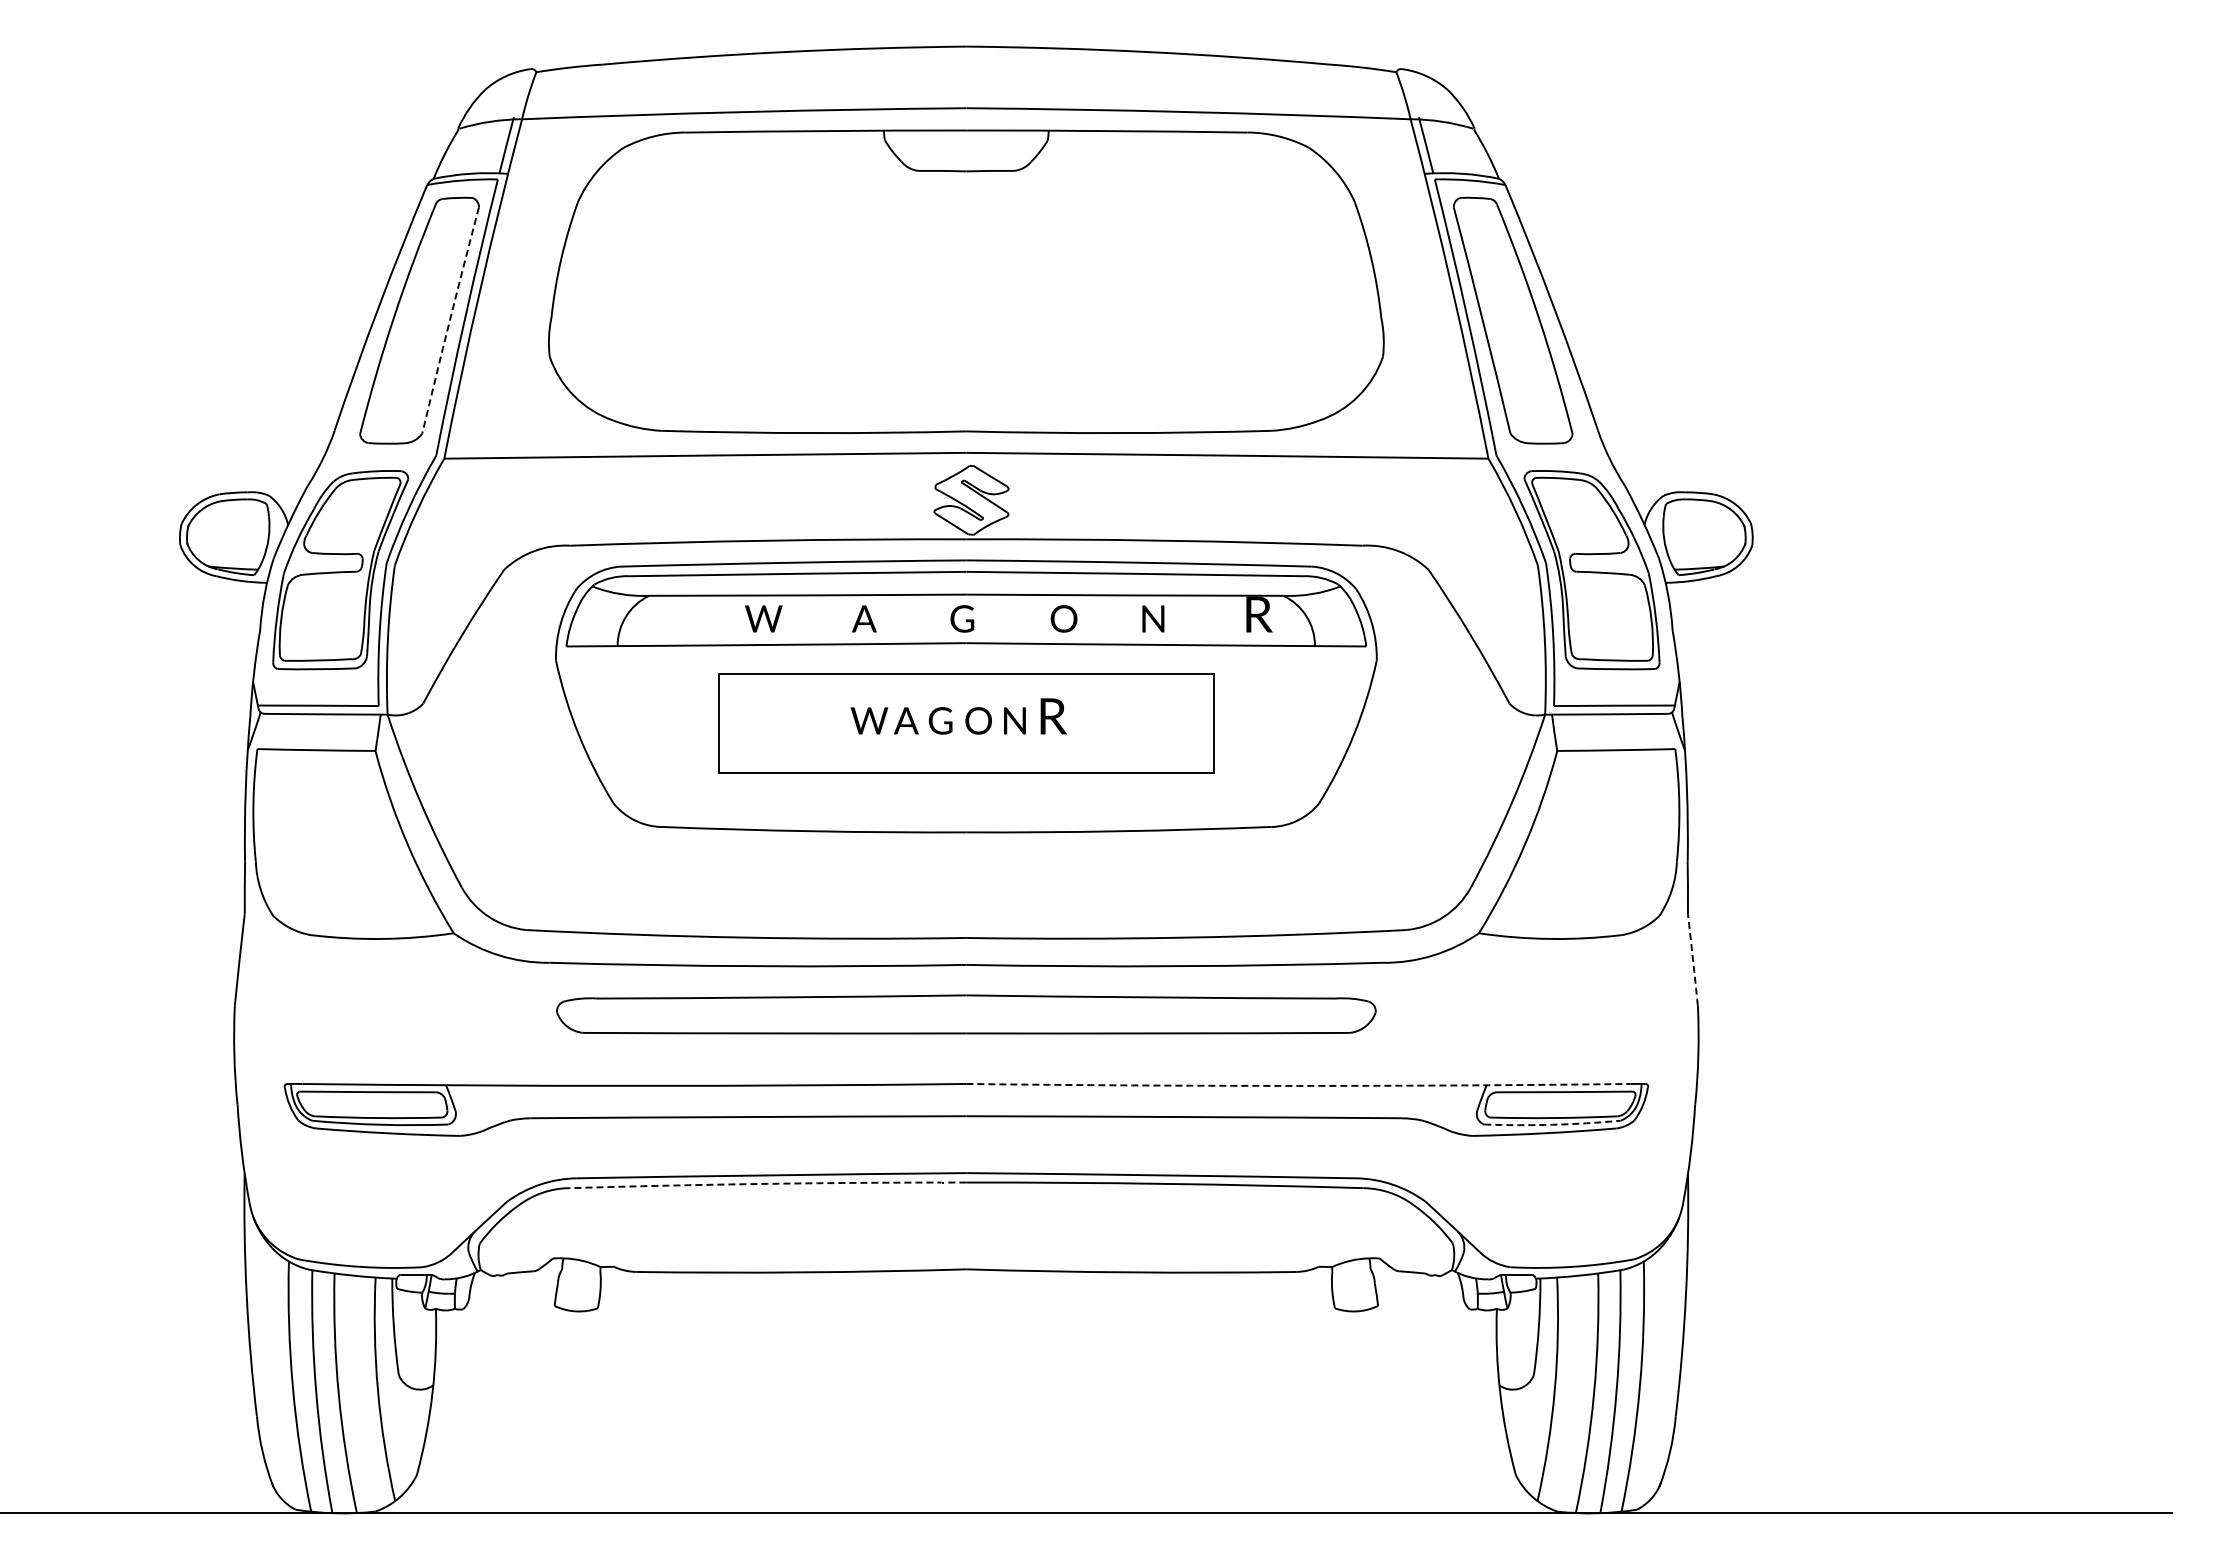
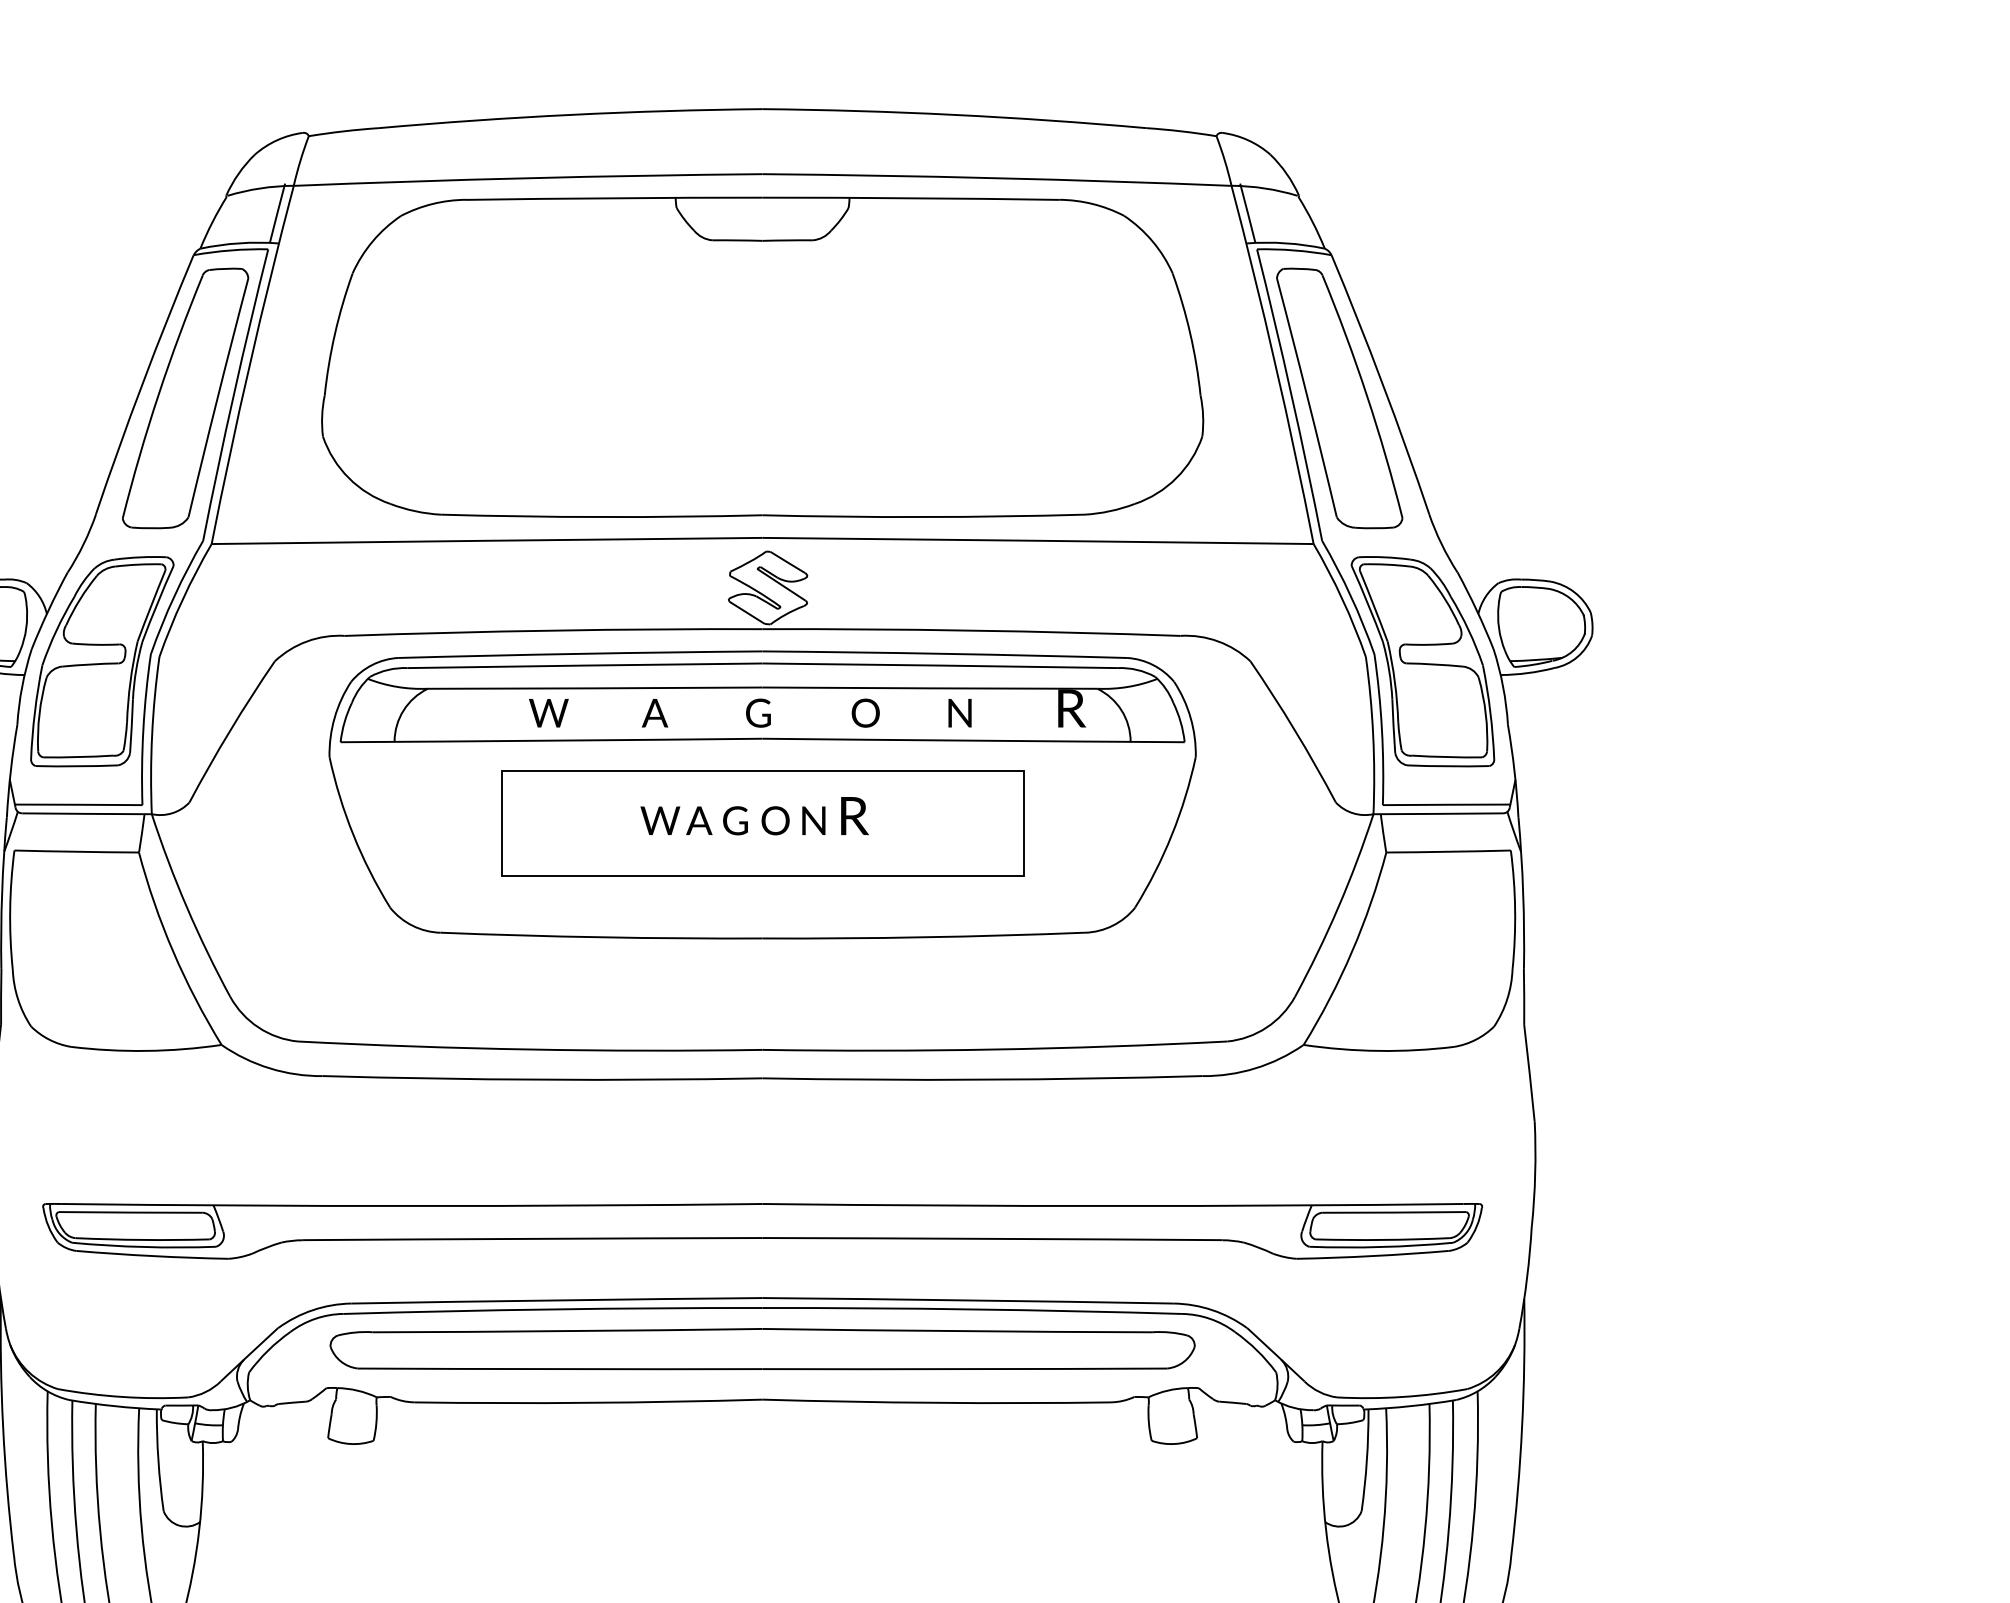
arc: (449, 320) -> (217, 398), dashed -> solid
arc: (1693, 959) -> (1530, 1072), dashed -> solid
part: (966, 1014) -> (762, 1349), moved
arc: (1298, 1085) -> (1113, 1205), dashed -> solid
arc: (1552, 1124) -> (1381, 1246), dashed -> solid
arc: (767, 1183) -> (552, 1309), dashed -> solid

